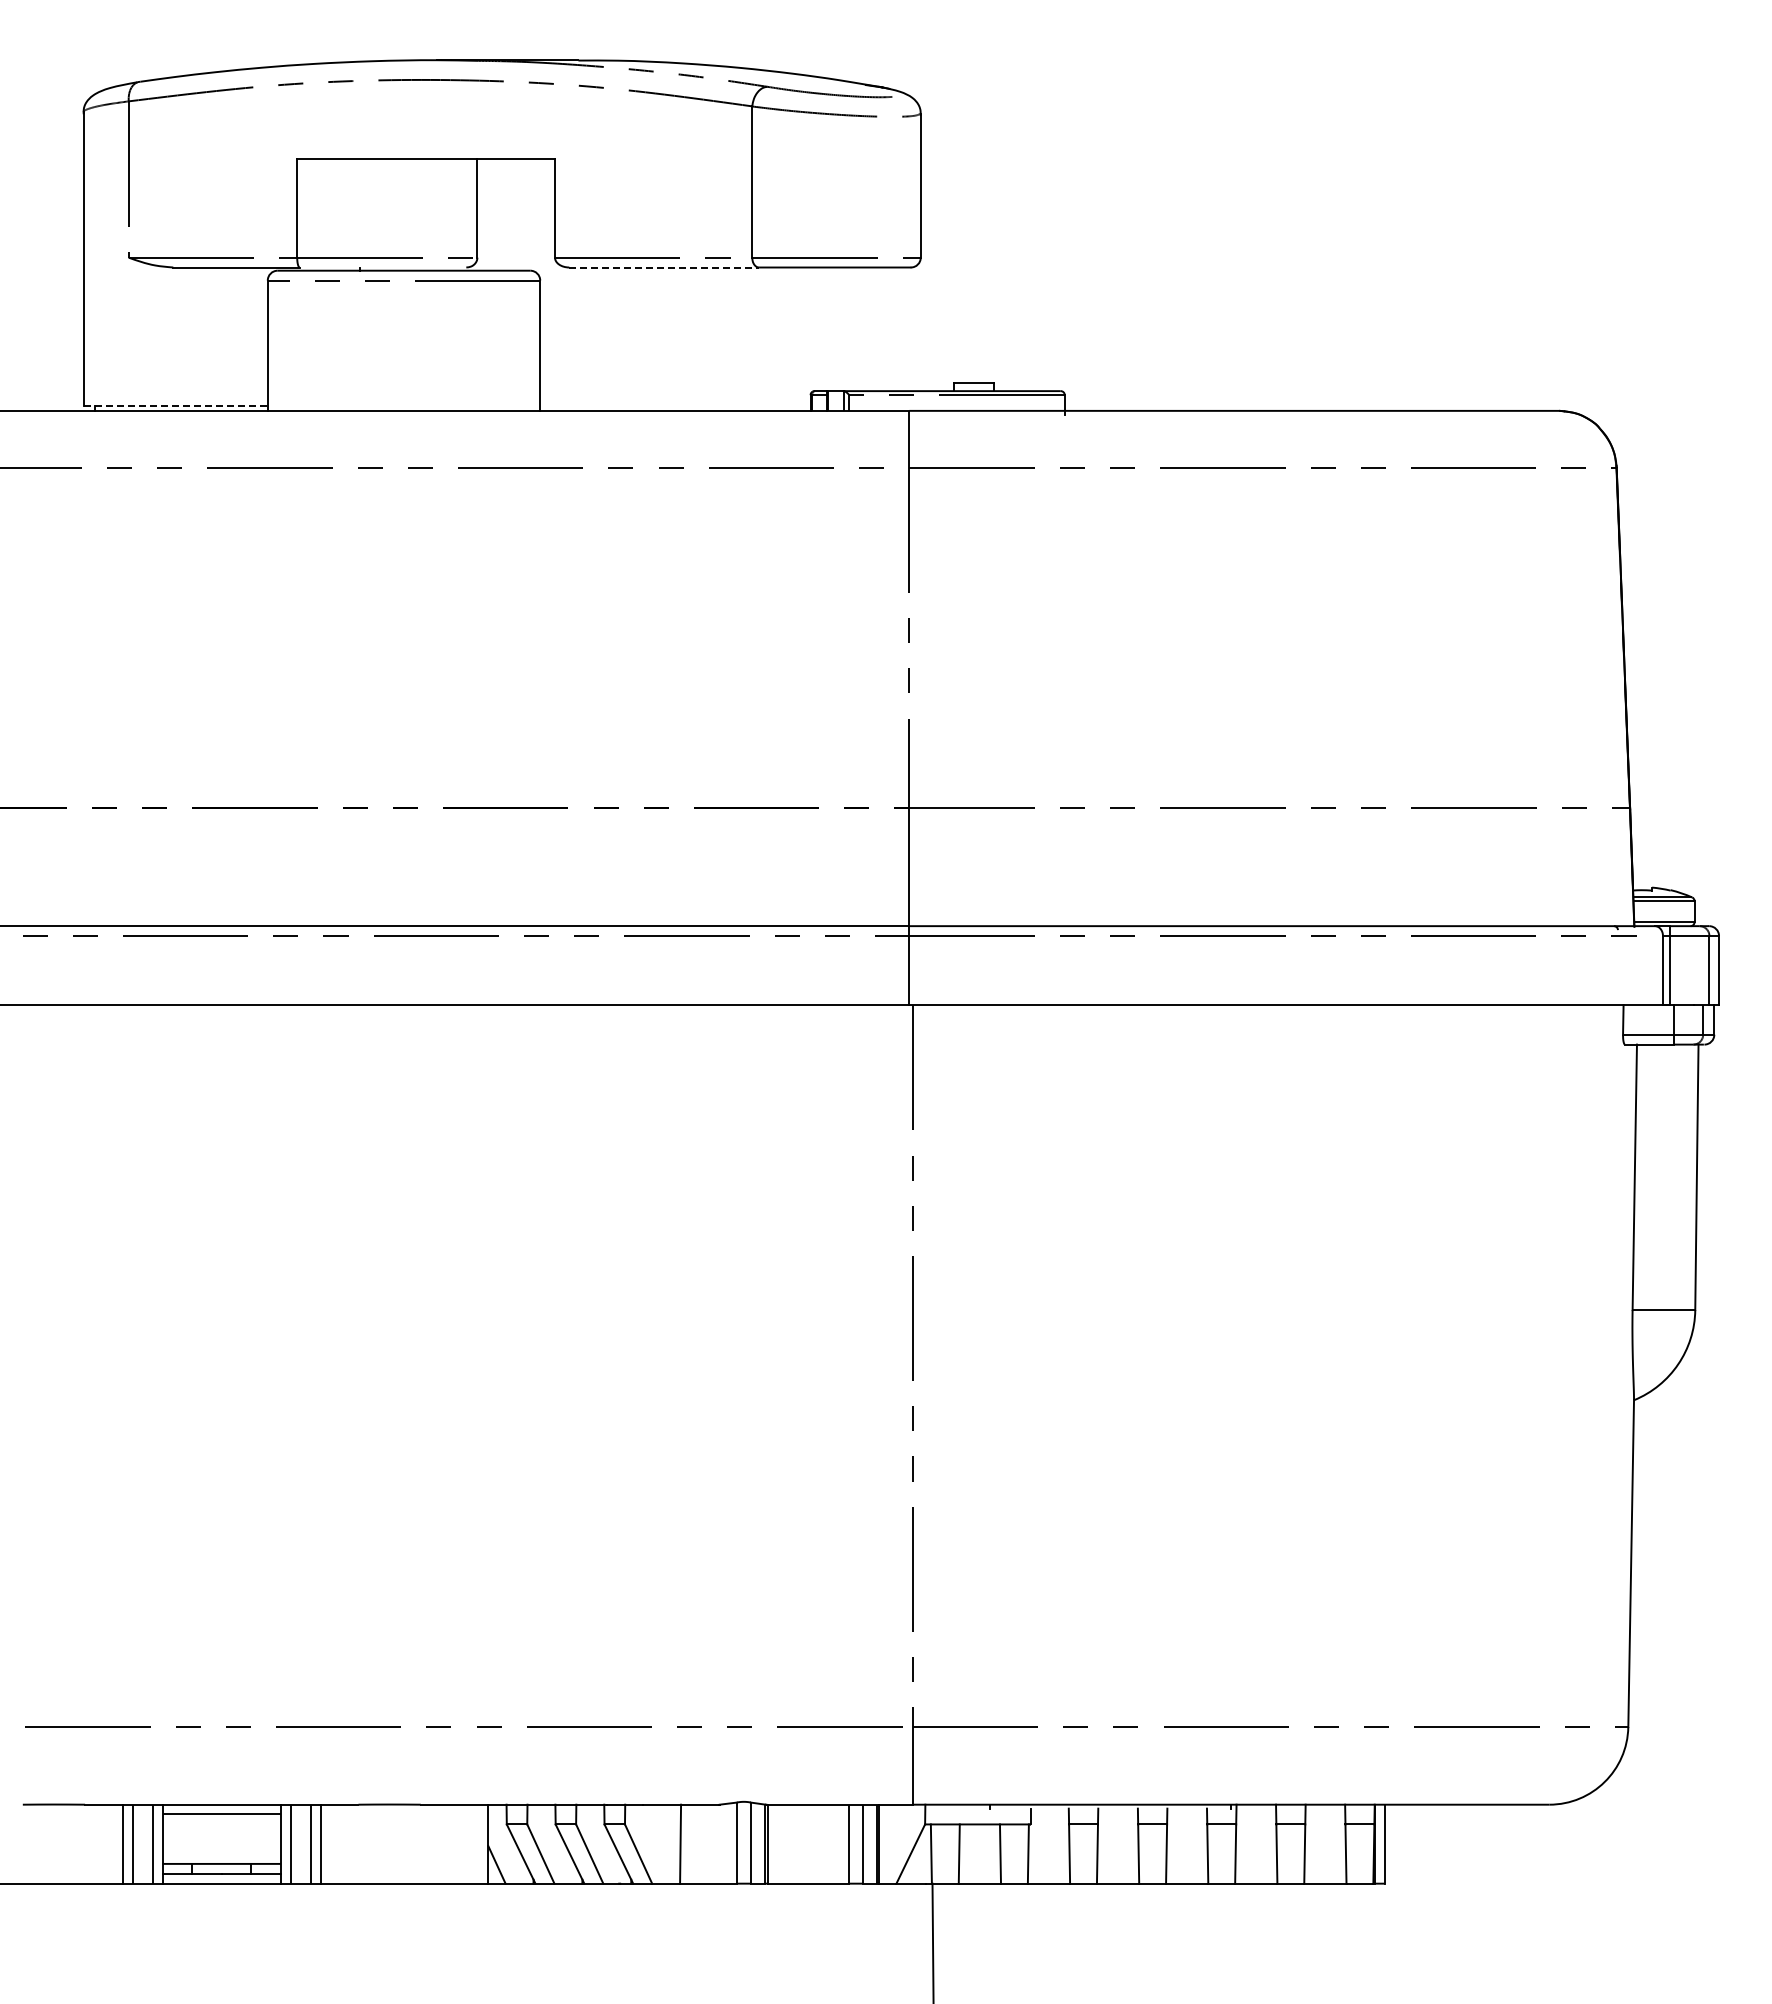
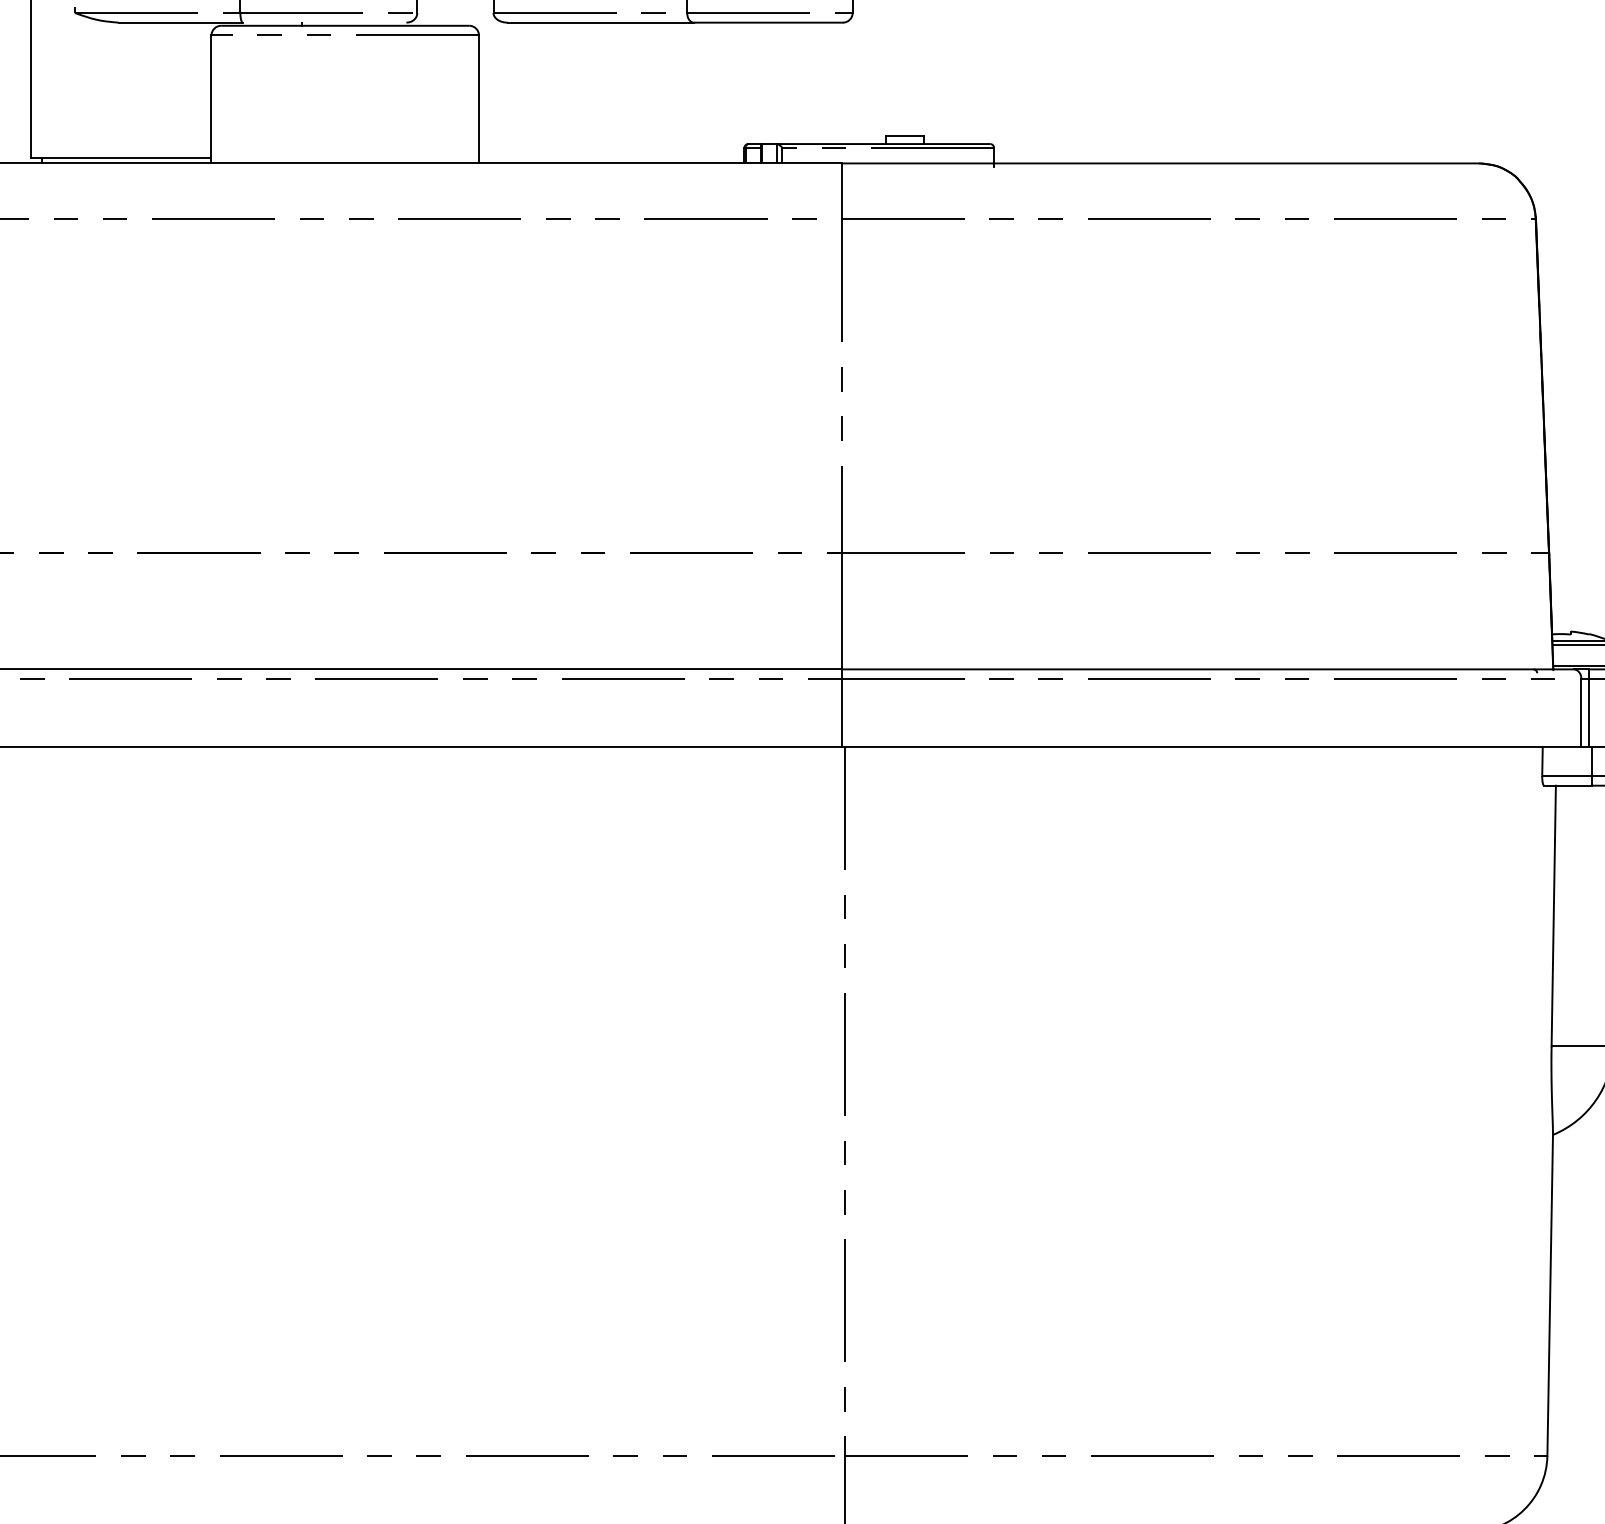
line: (664, 267) -> (601, 22), dashed -> solid
line: (176, 405) -> (121, 158), dashed -> solid

